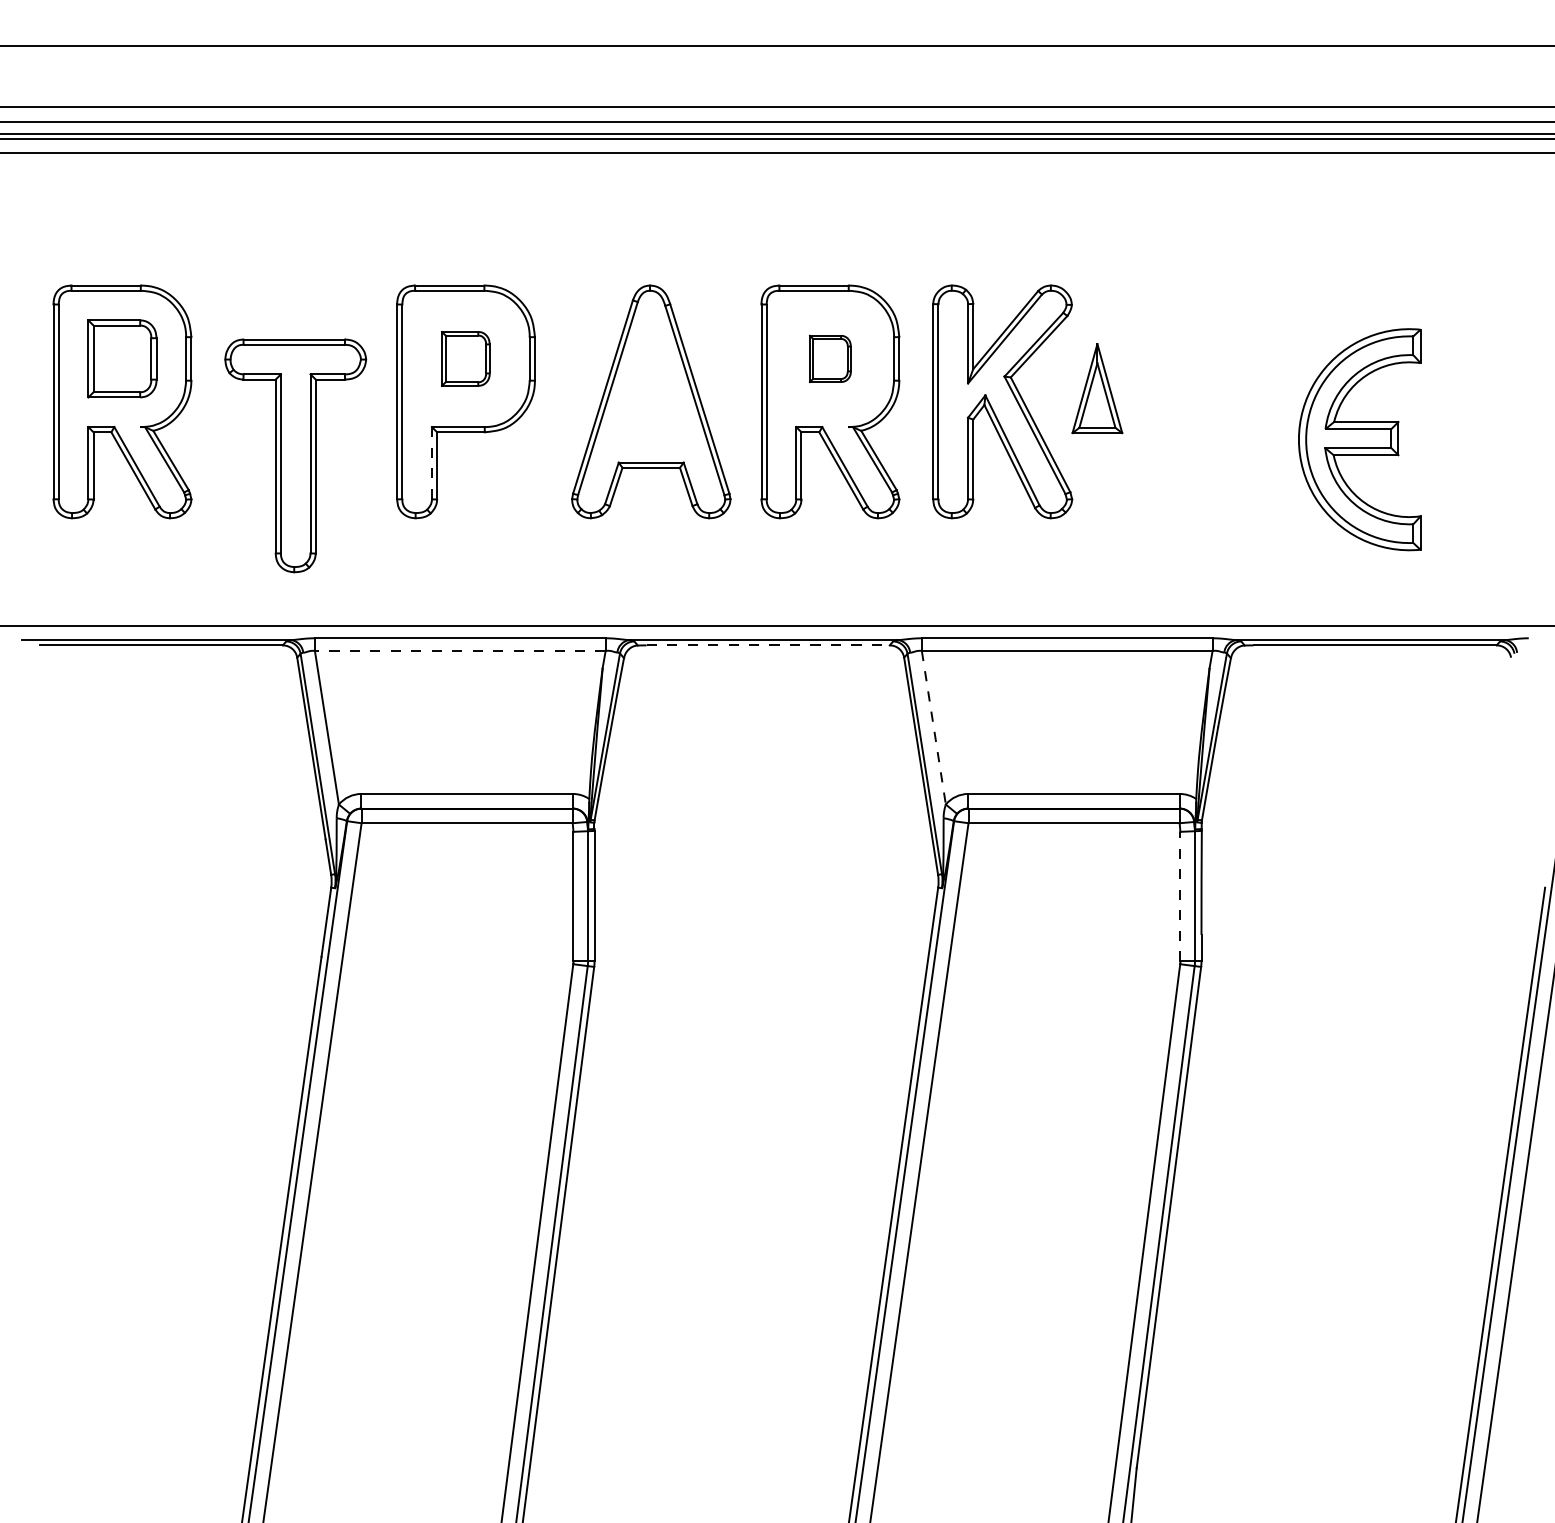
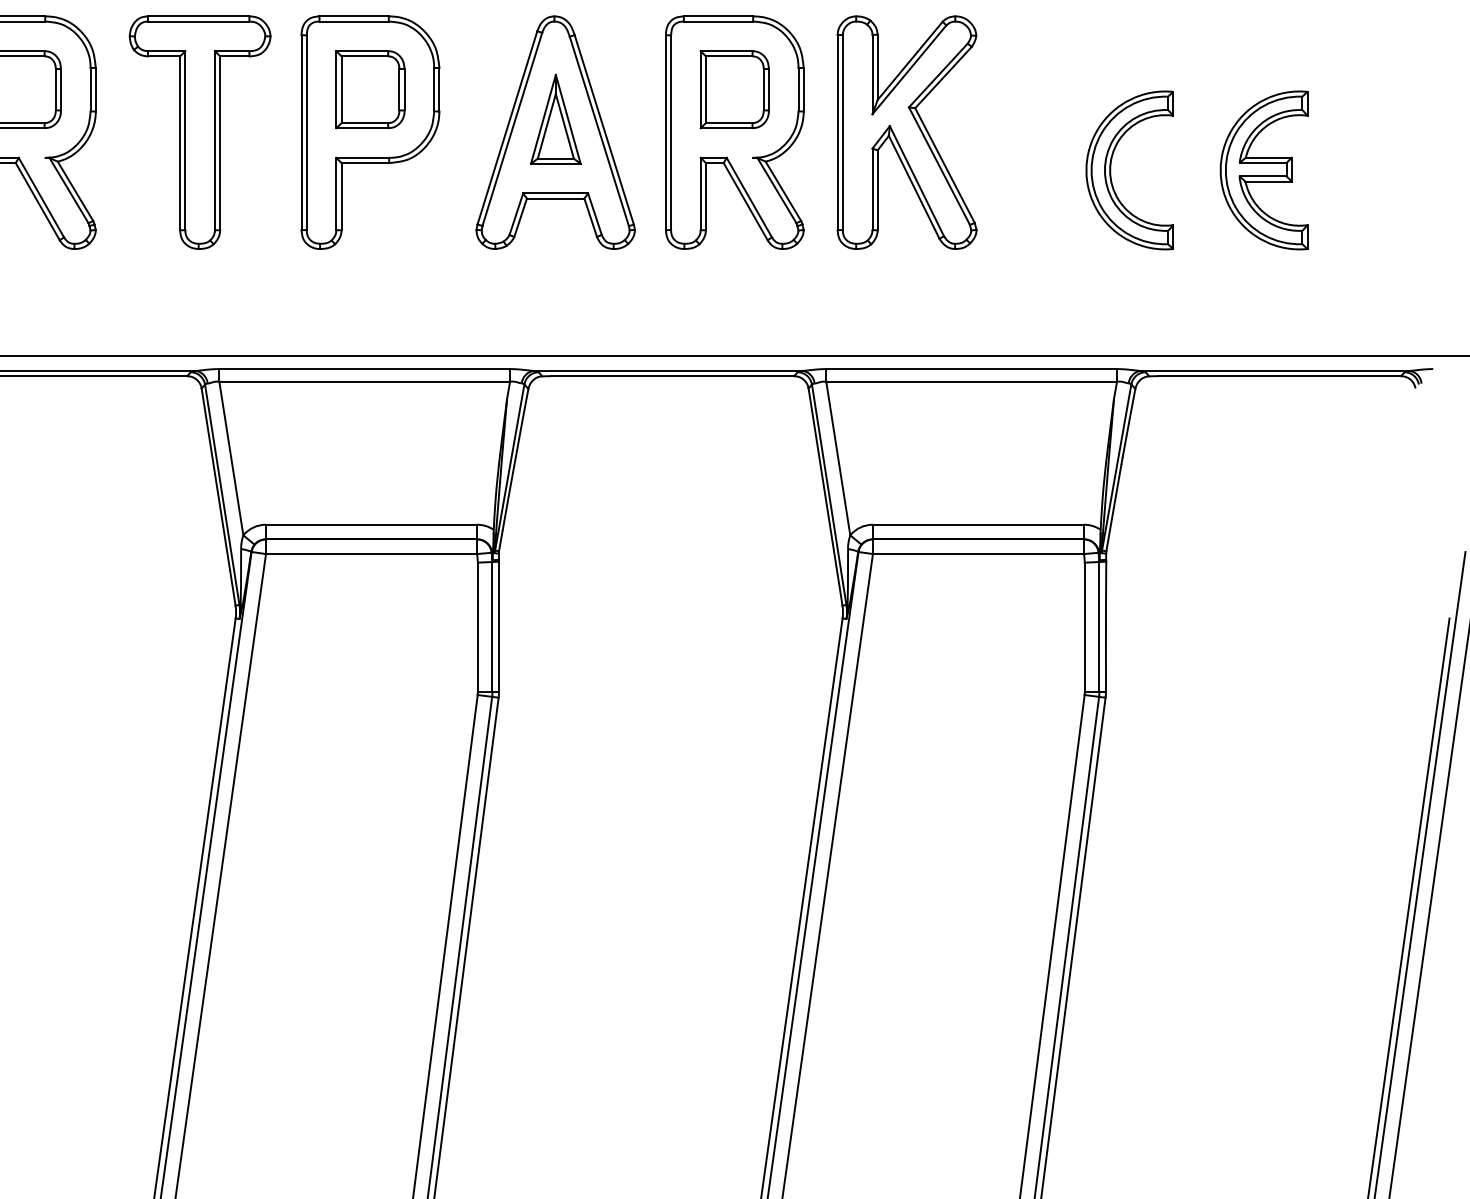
part: (465, 358) -> (369, 89), size x1.43
part: (830, 358) -> (734, 89), size x1.67
part: (1097, 388) -> (555, 119), moved
part: (1206, 439) -> (1110, 170), added
part: (1359, 439) -> (1263, 170), size x0.71
part: (295, 455) -> (199, 132), moved
line: (431, 463) -> (335, 194), dashed -> solid
line: (768, 645) -> (672, 376), dashed -> solid
line: (459, 650) -> (363, 381), dashed -> solid
line: (933, 727) -> (837, 458), dashed -> solid
line: (1180, 896) -> (1084, 627), dashed -> solid

